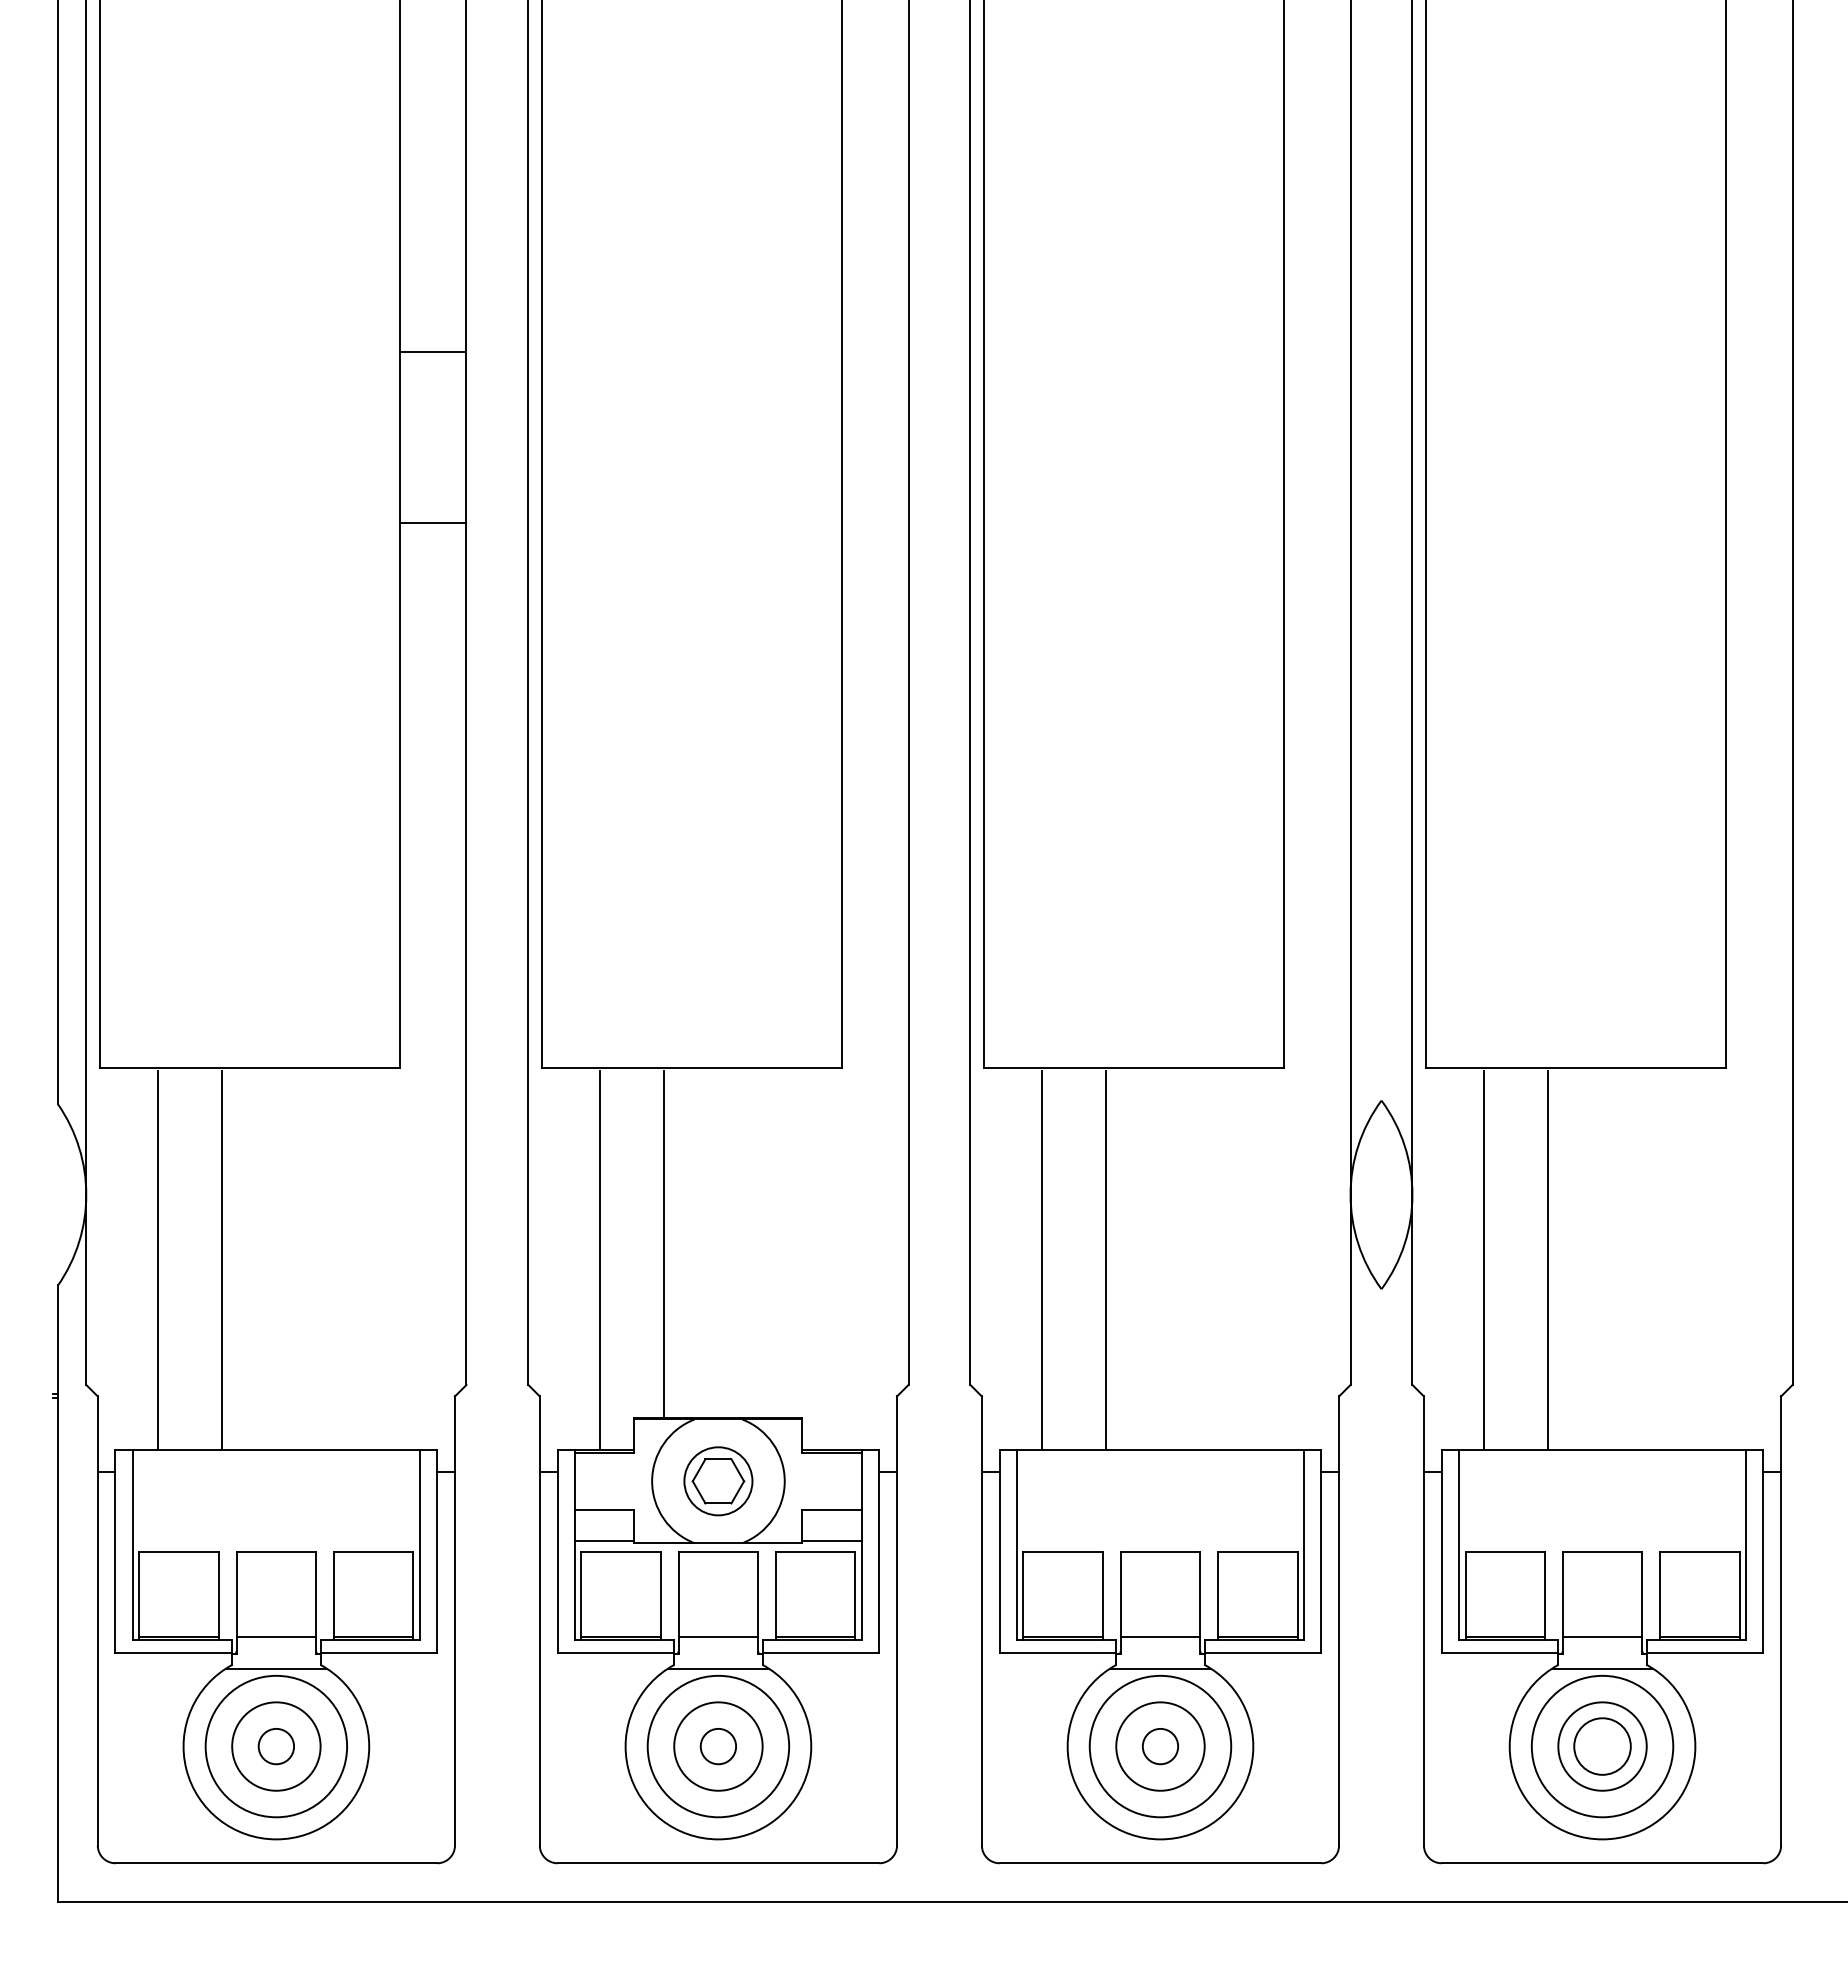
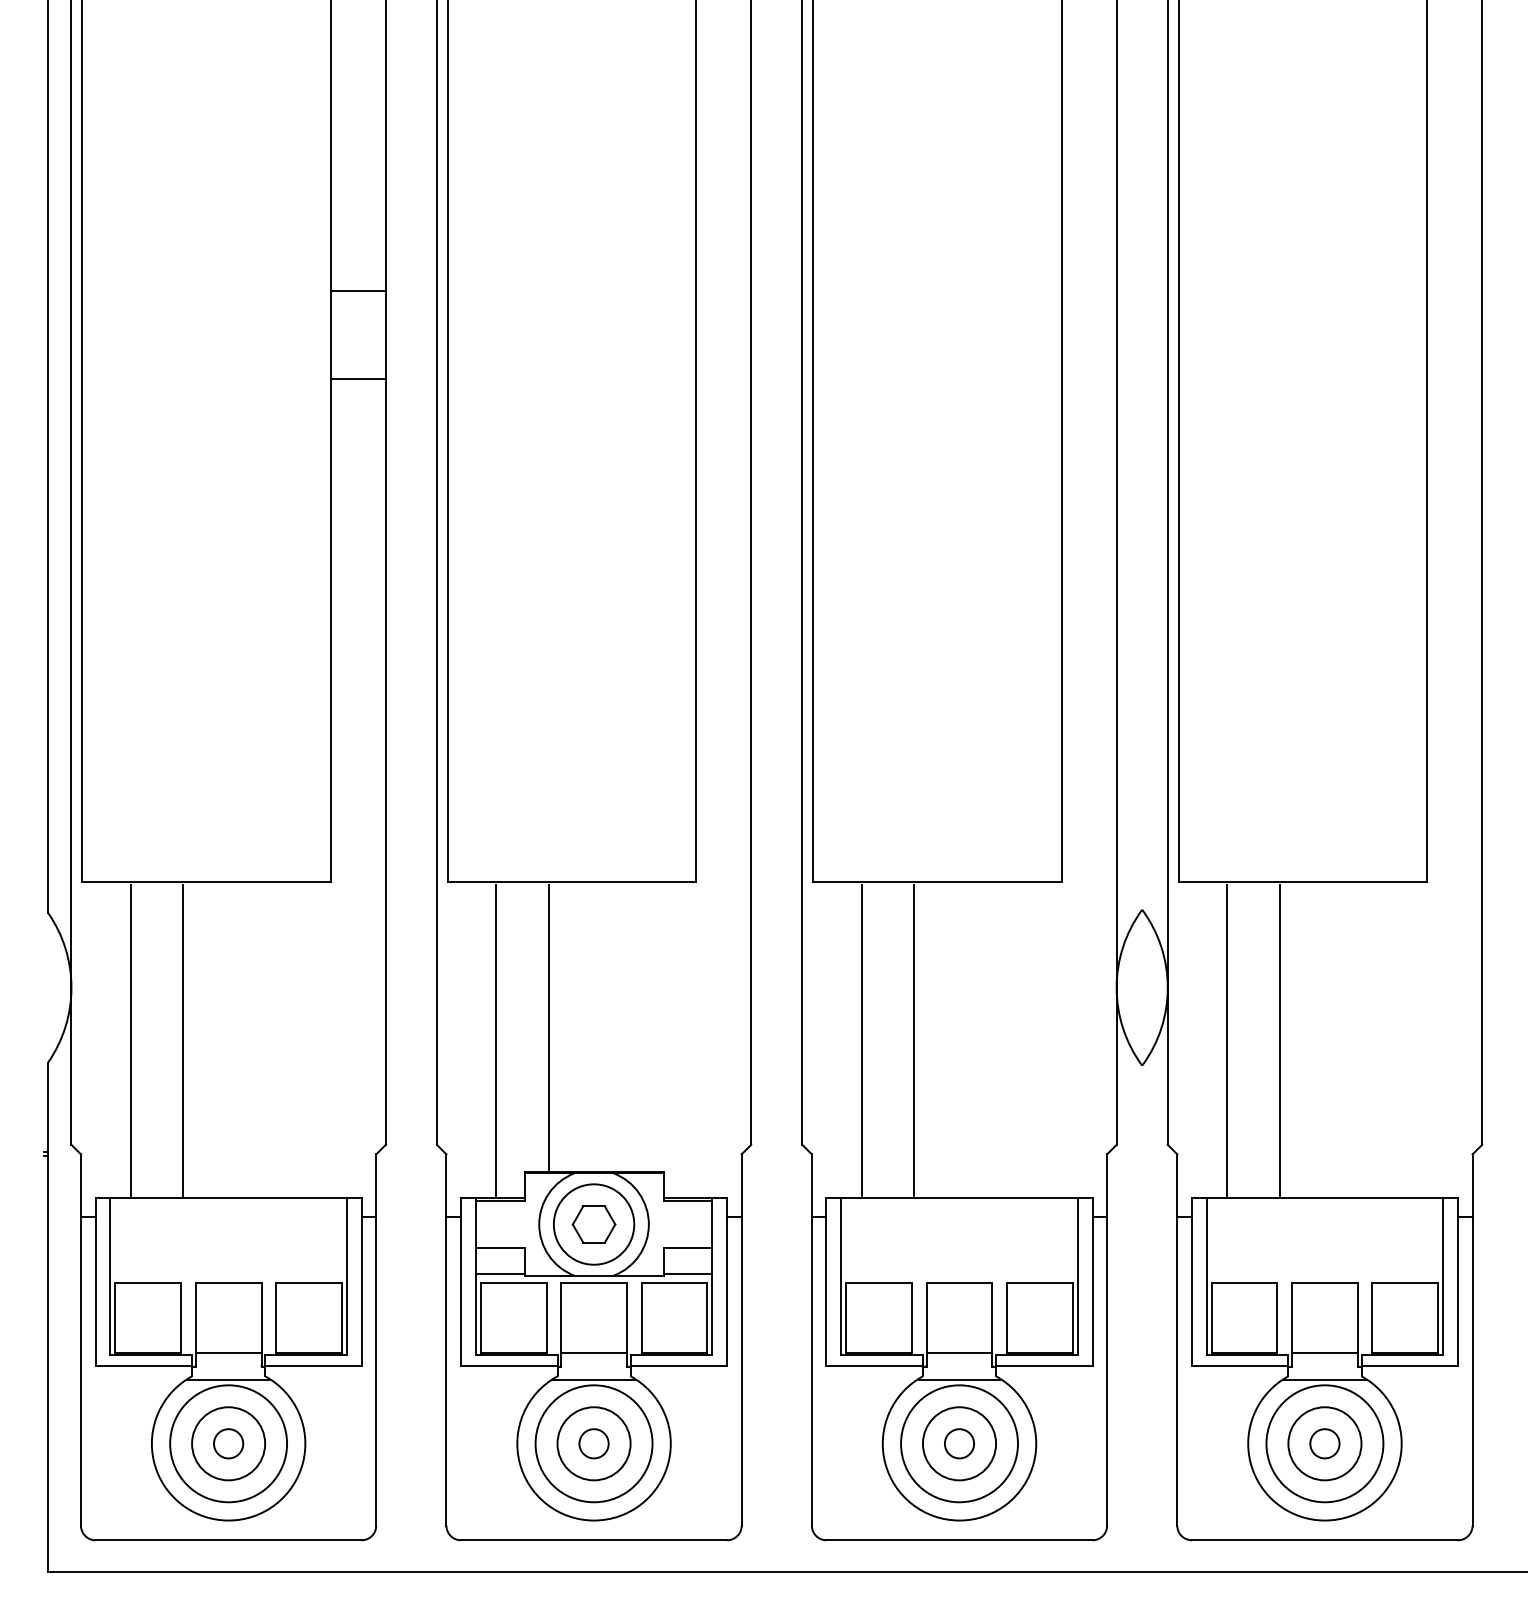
line: (433, 523) -> (358, 378), moved
circle: (718, 1480) -> (594, 1223), size x1.43
circle: (1602, 1746) -> (1324, 1443), size x0.62

